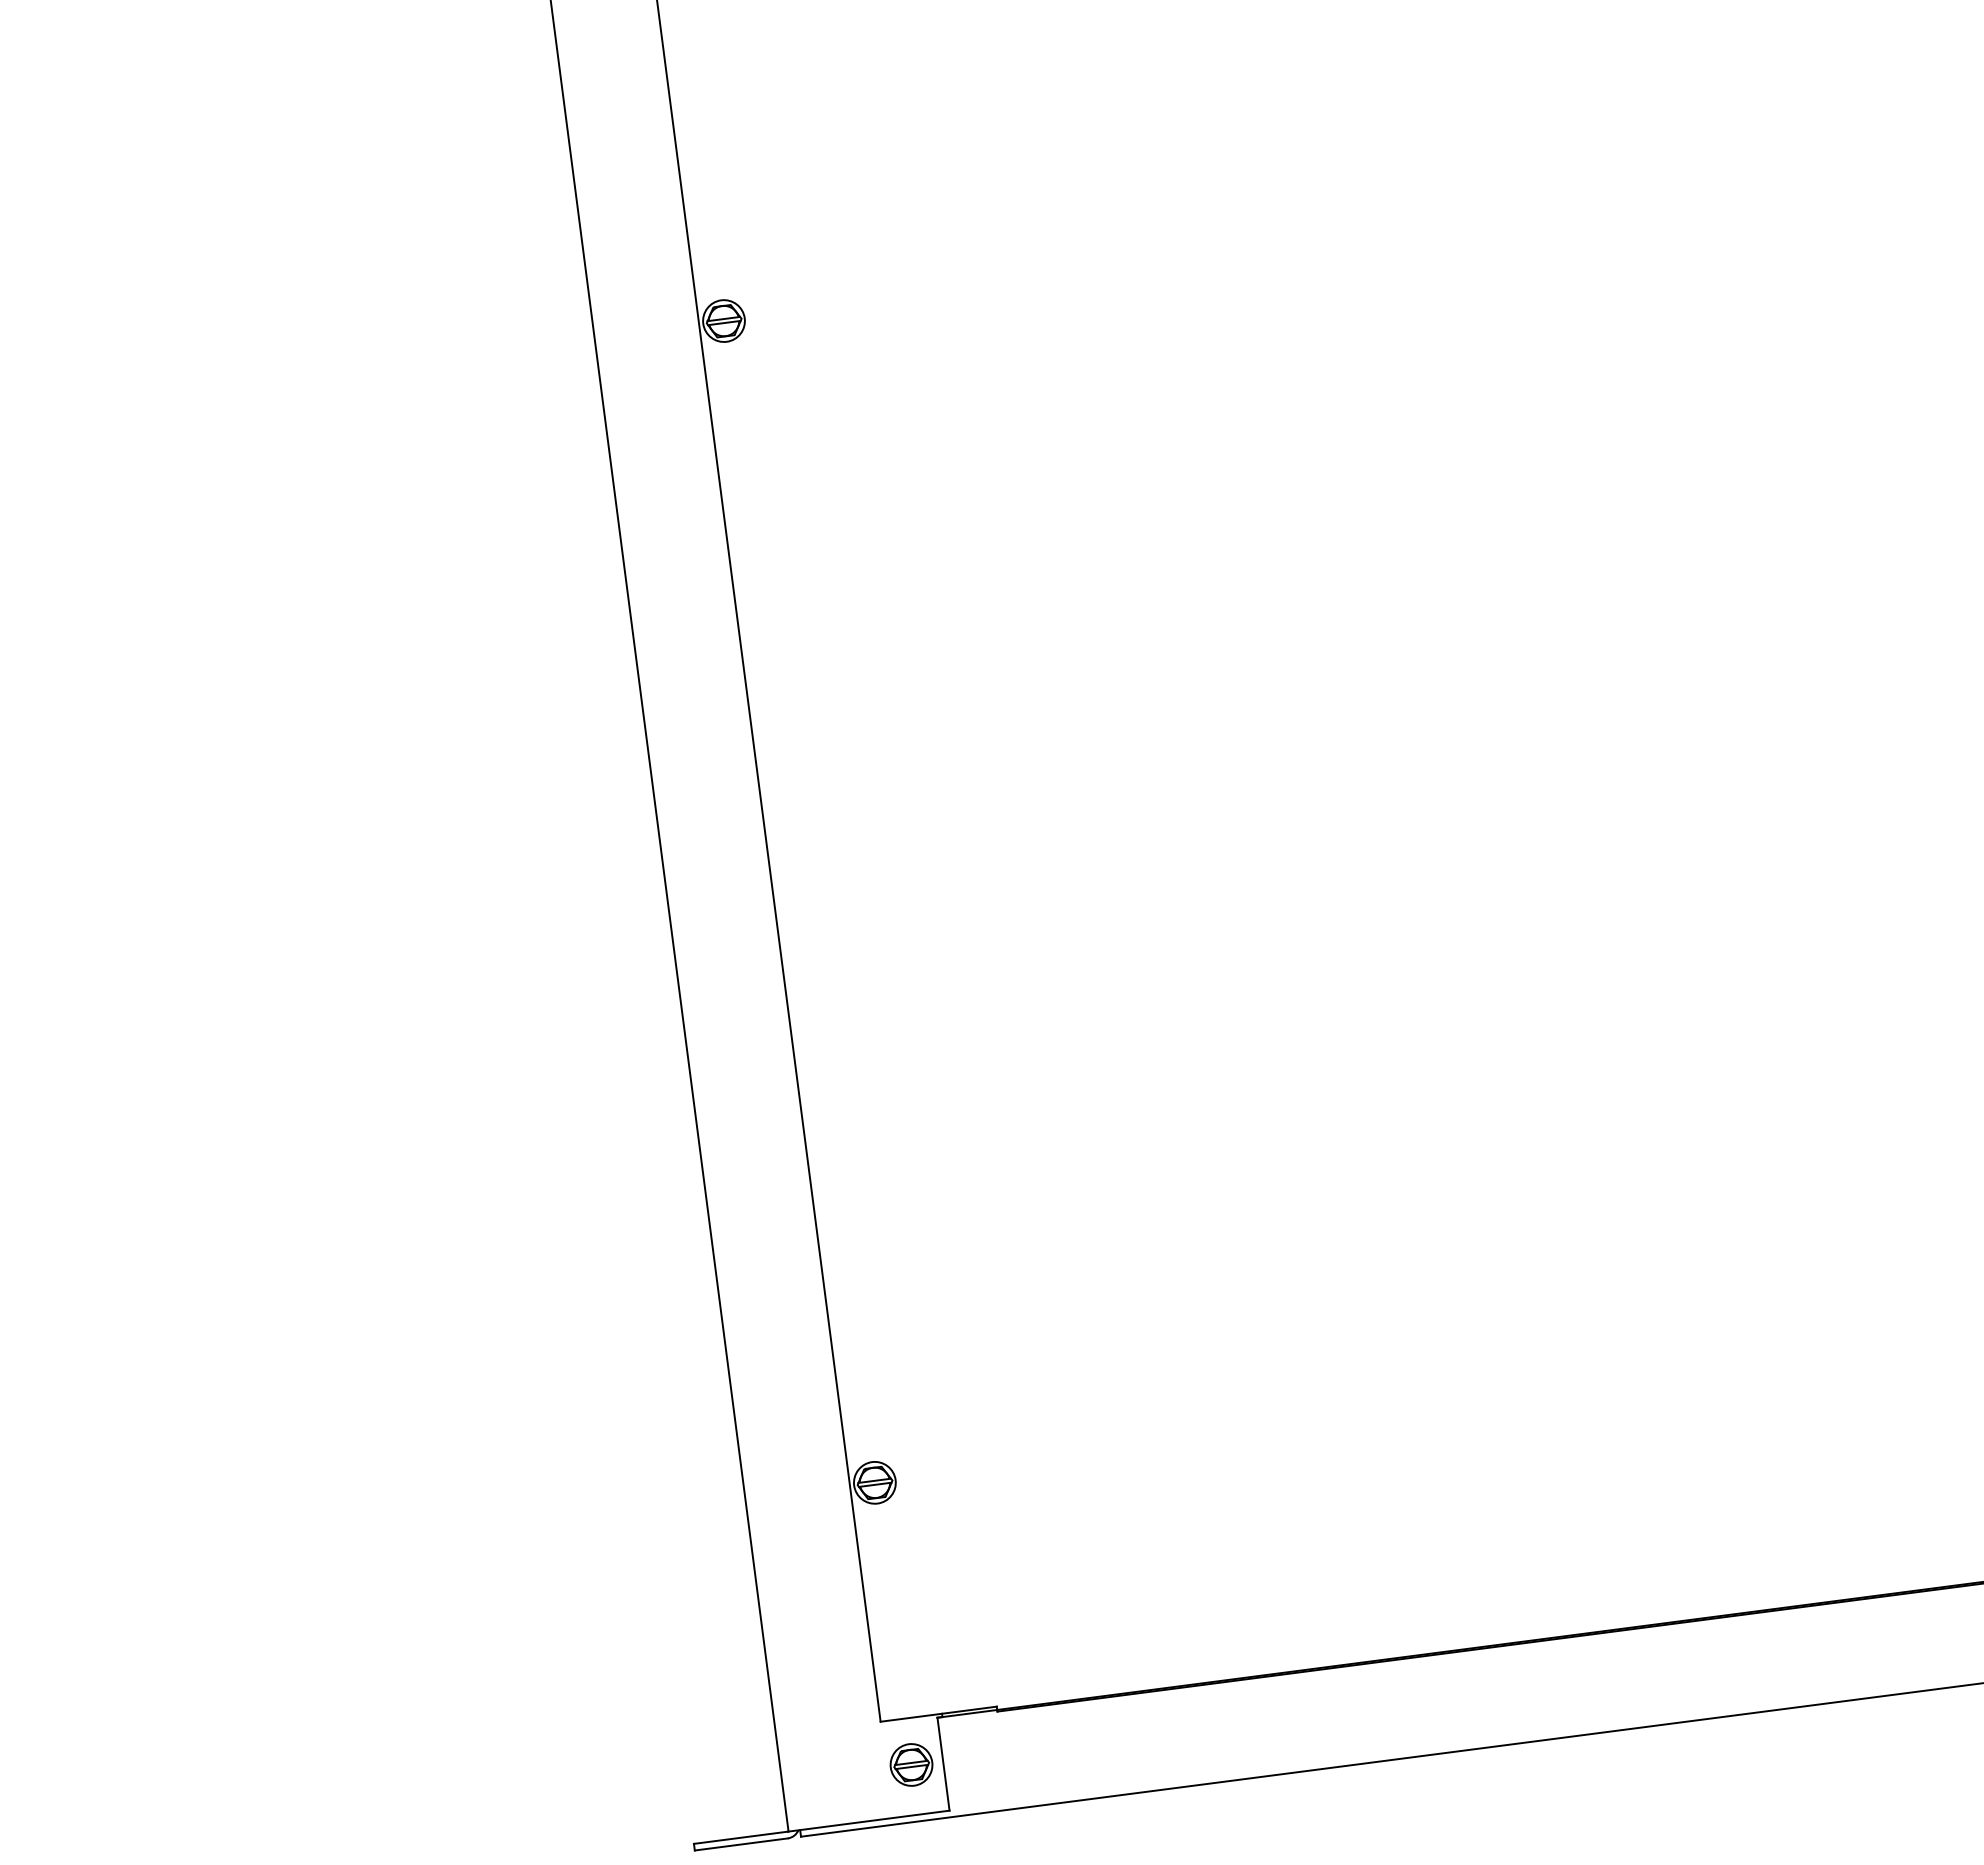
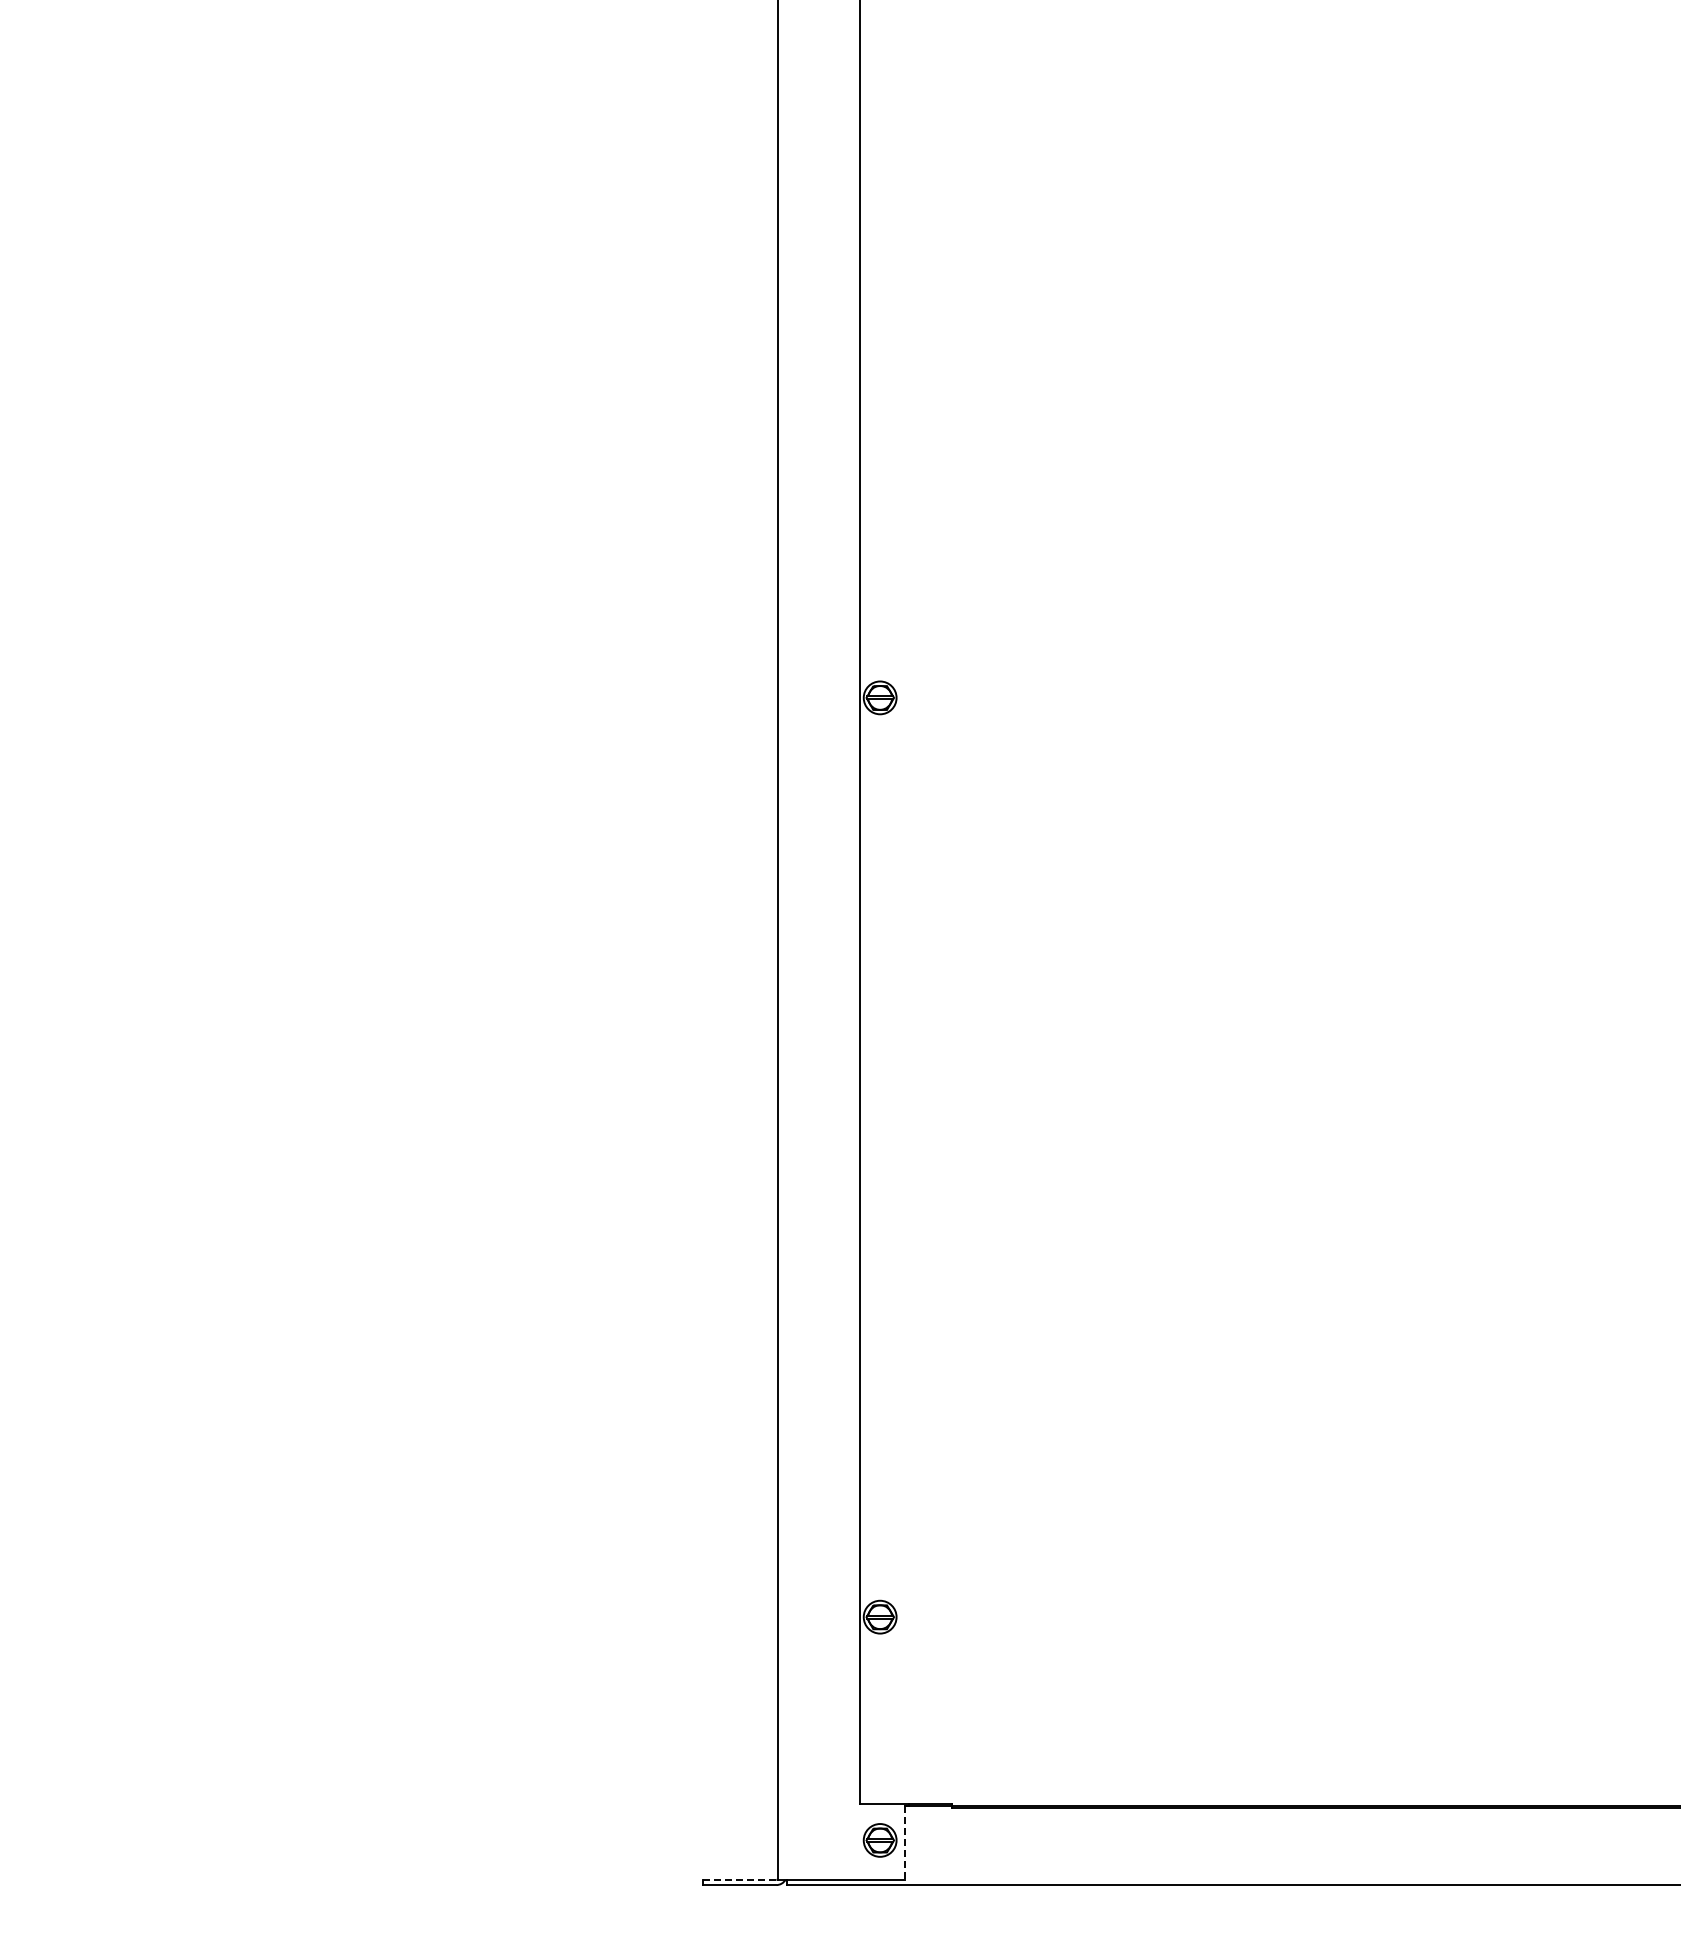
line: (944, 1764) -> (905, 1843), solid -> dashed
line: (740, 1837) -> (739, 1879), solid -> dashed

